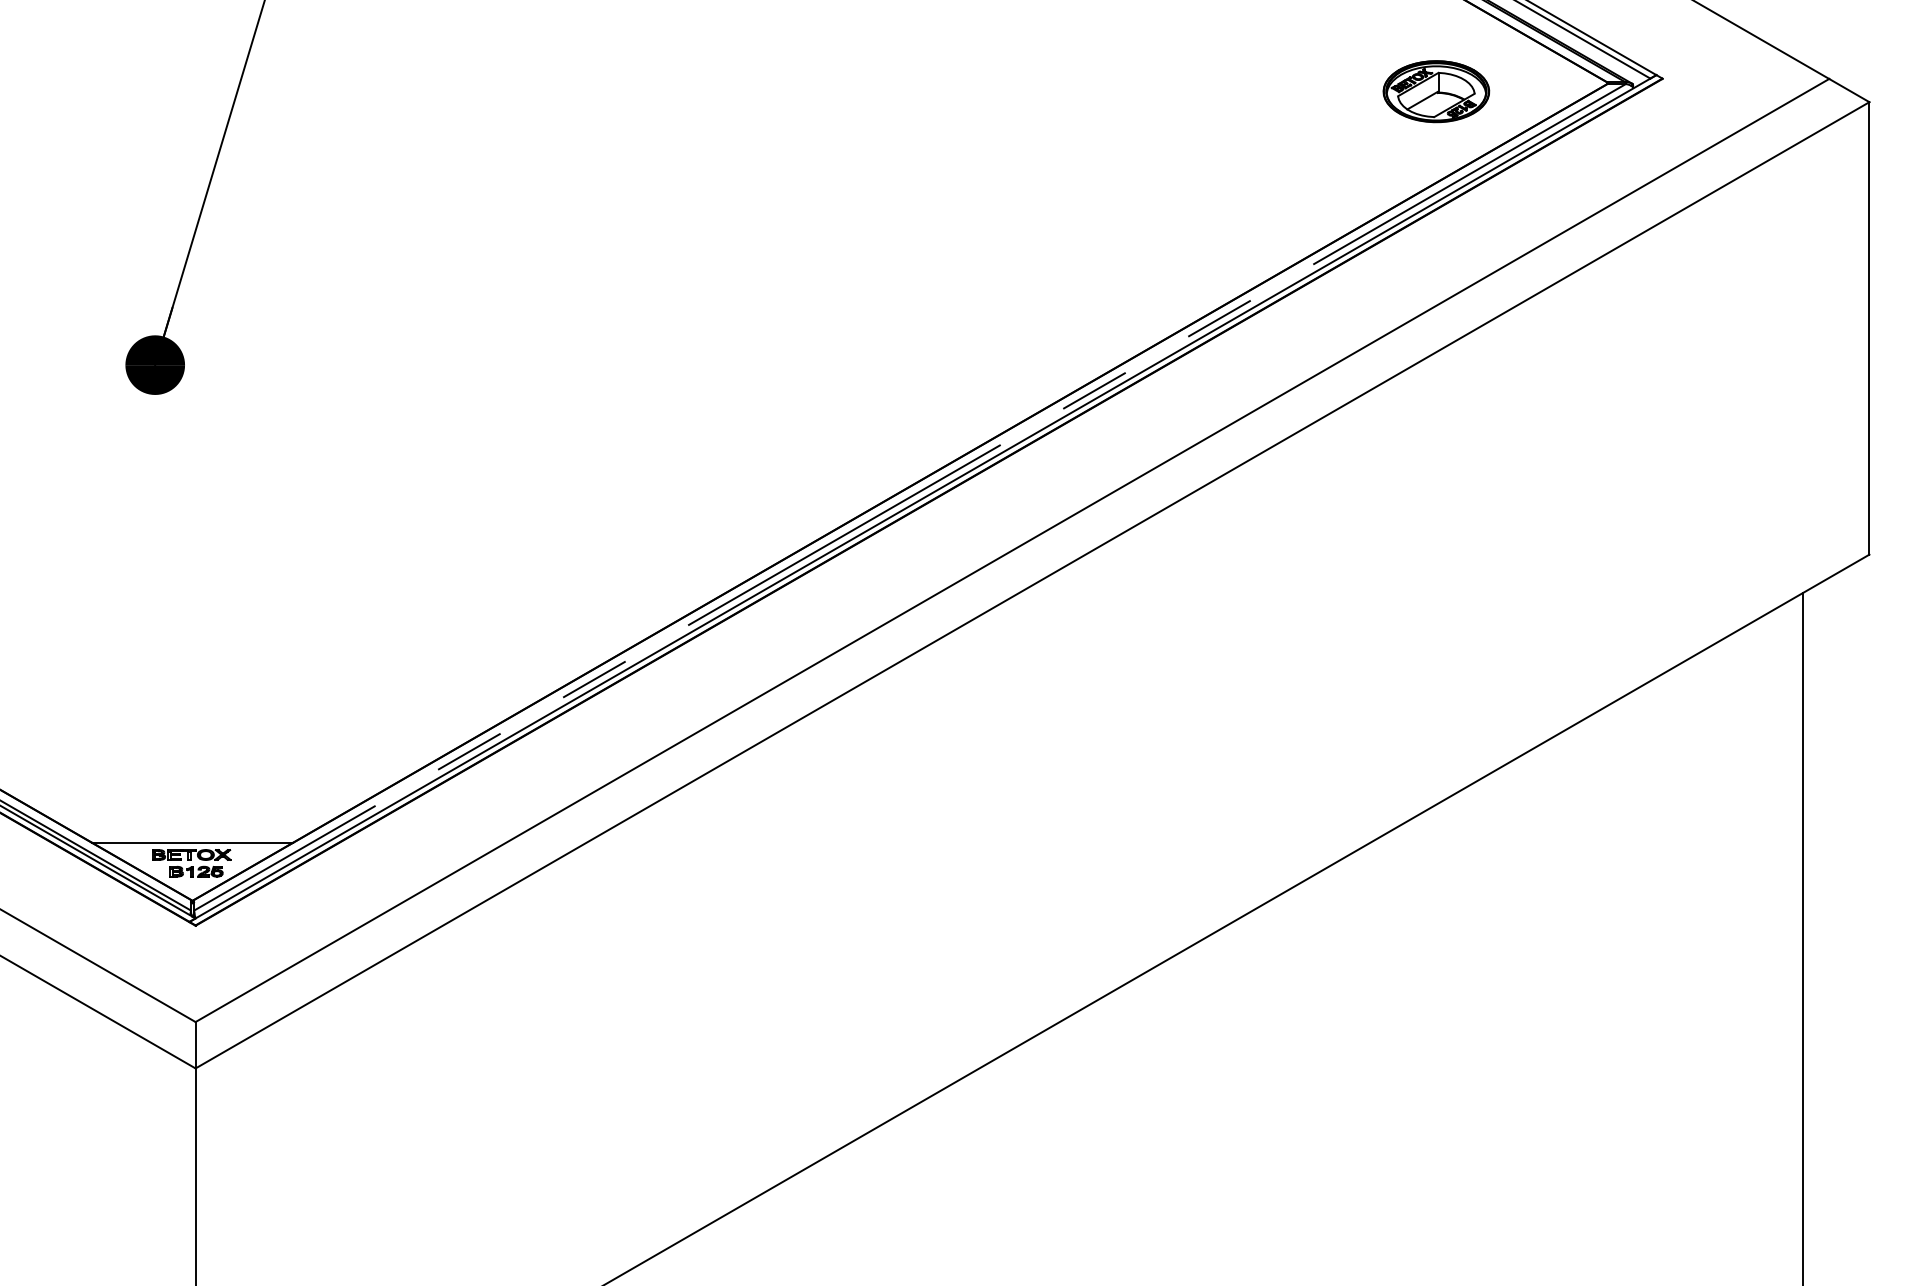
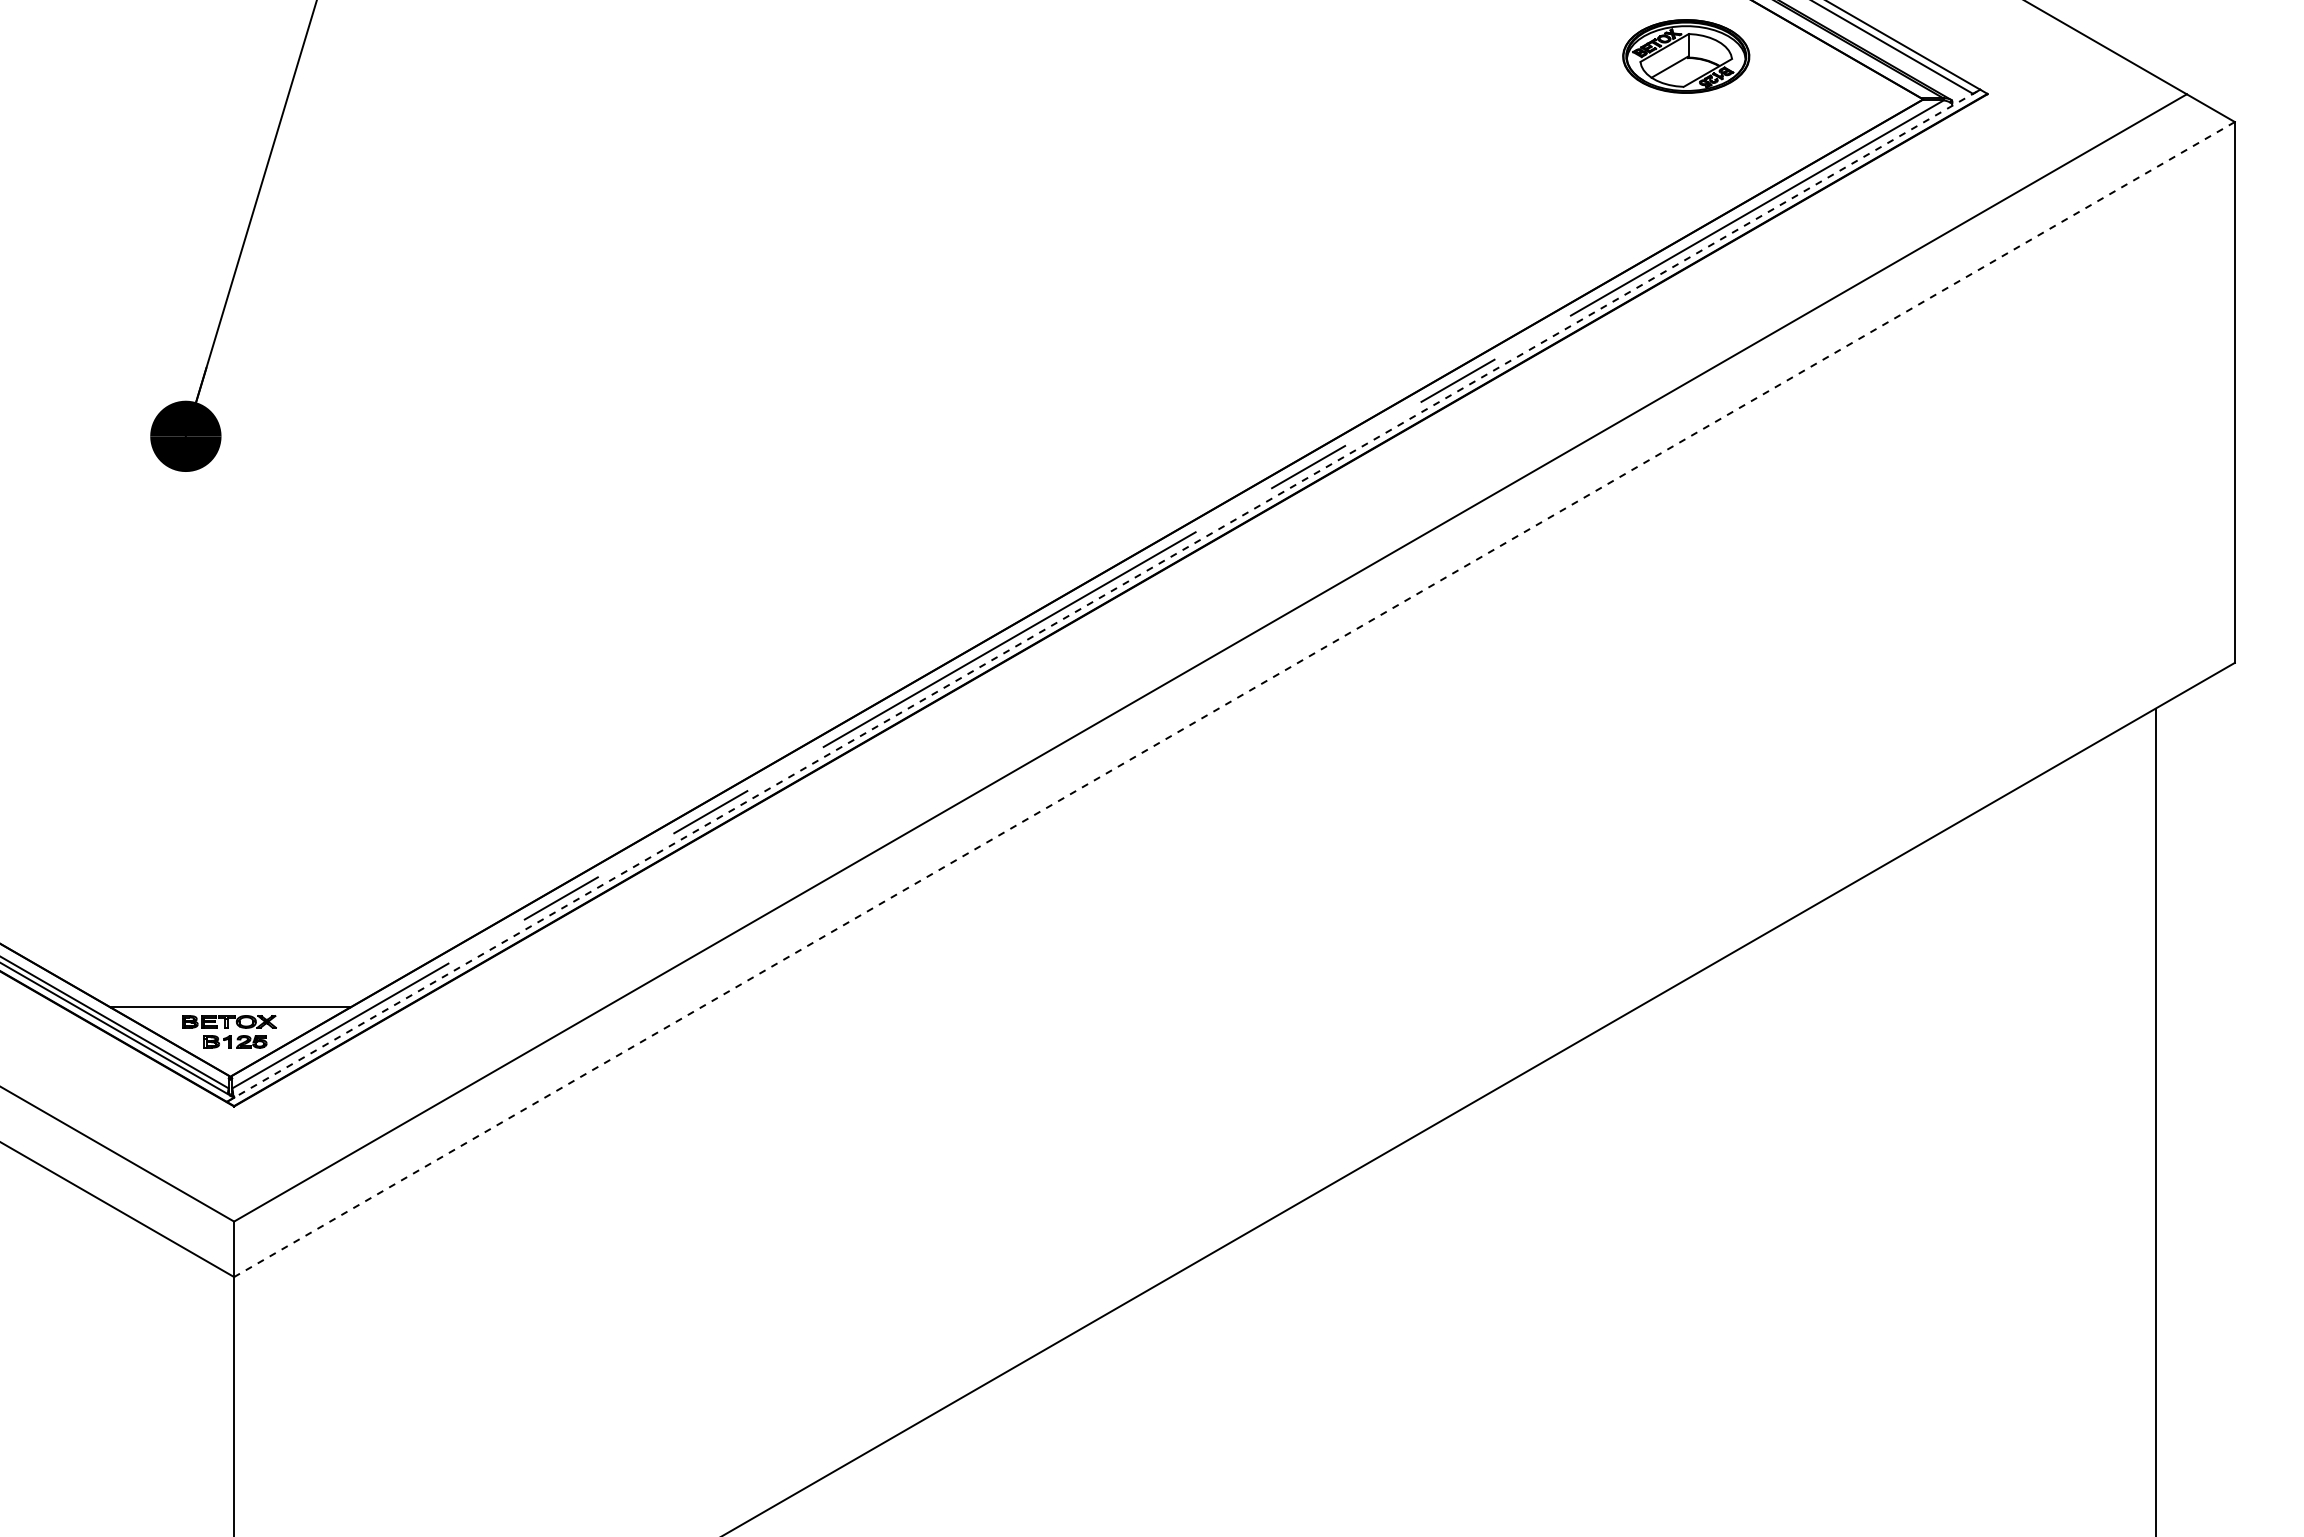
part: (1436, 91) -> (1686, 56), moved
line: (923, 498) -> (1104, 595), solid -> dashed
line: (1032, 585) -> (1234, 699), solid -> dashed

